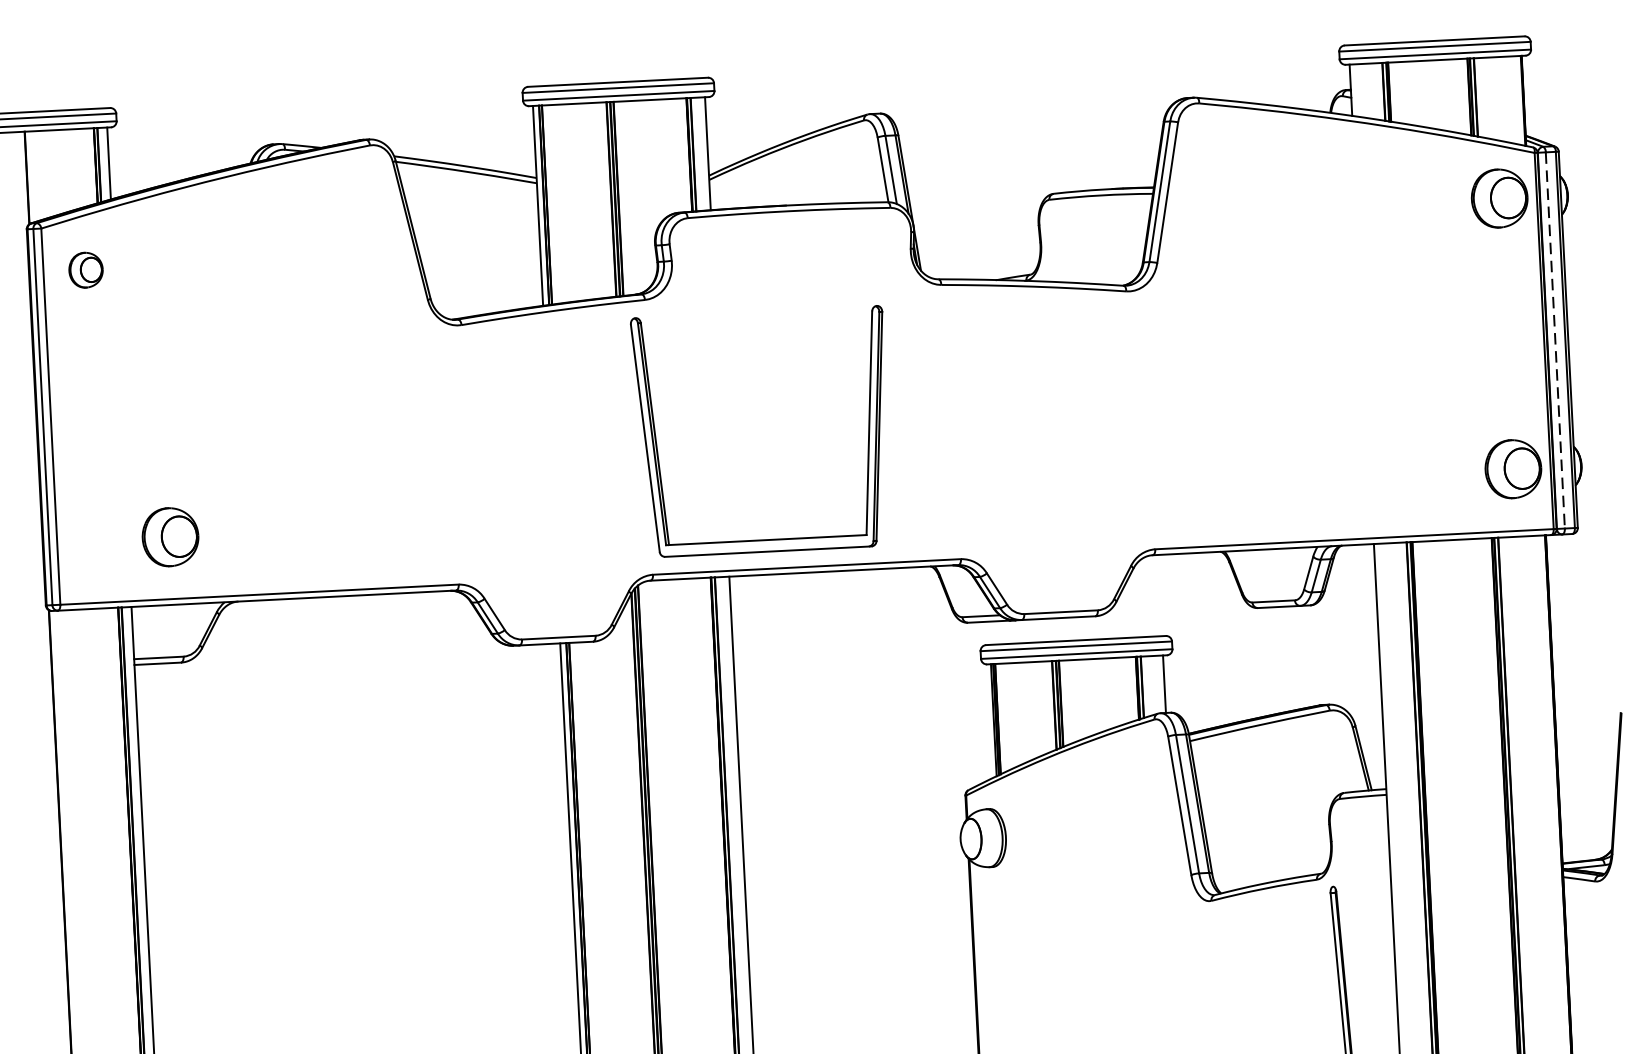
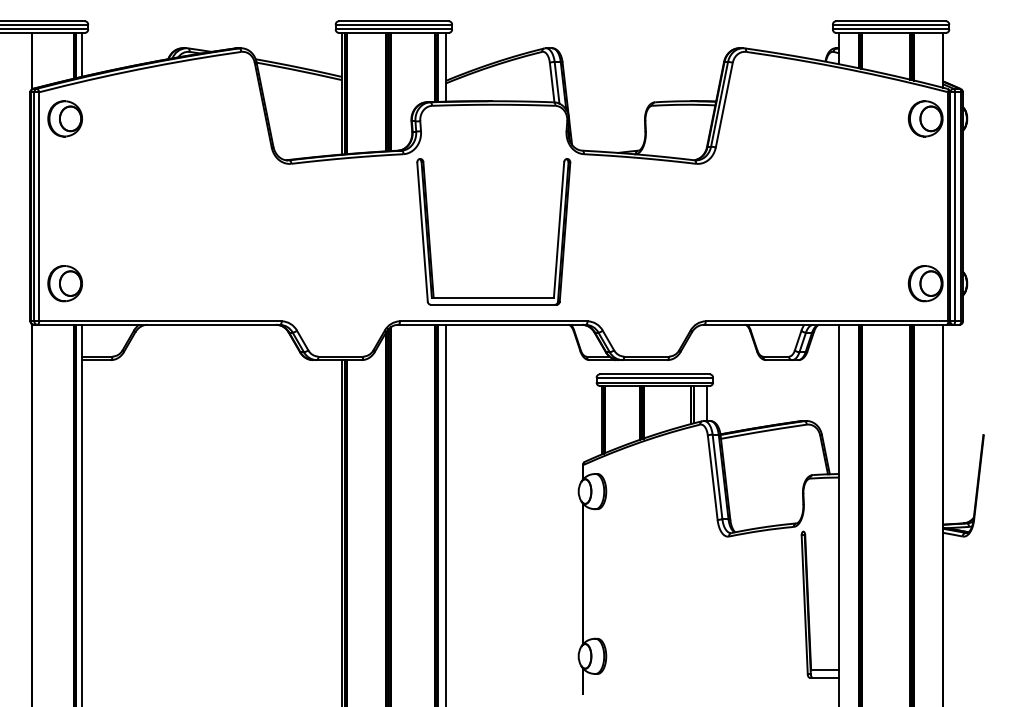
part: (85, 269) -> (64, 118), size x1.67
line: (1555, 339) -> (955, 206), dashed -> solid
part: (658, 447) -> (430, 238), moved
part: (169, 536) -> (64, 283), moved

